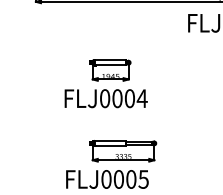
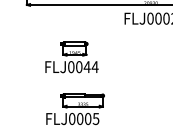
text: (128, 99) -> (86, 67), FLJ0004 -> FLJ0044

